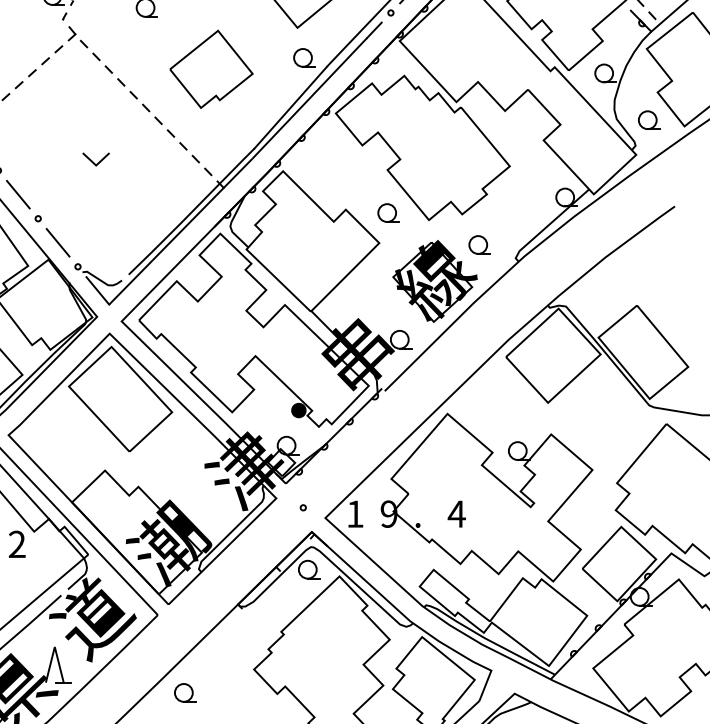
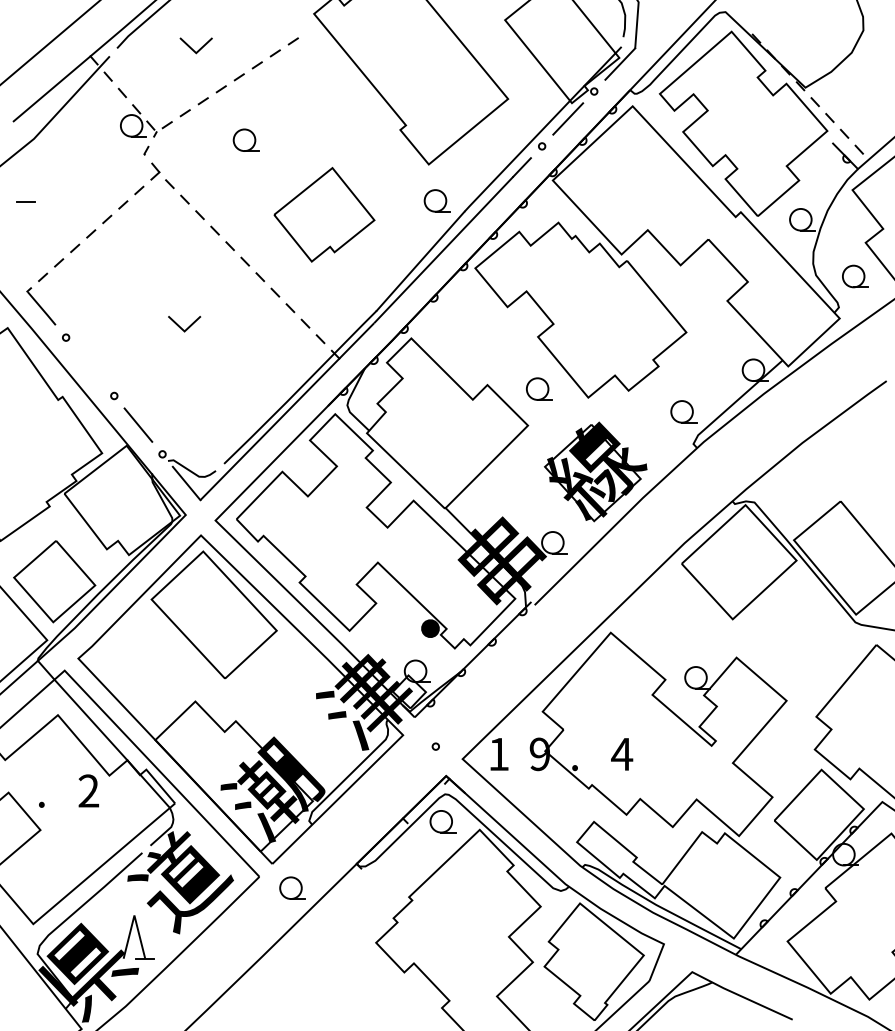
line: (18, 194) -> (90, 366), removed
part: (479, 244) -> (683, 411), moved
part: (185, 692) -> (292, 887), moved

